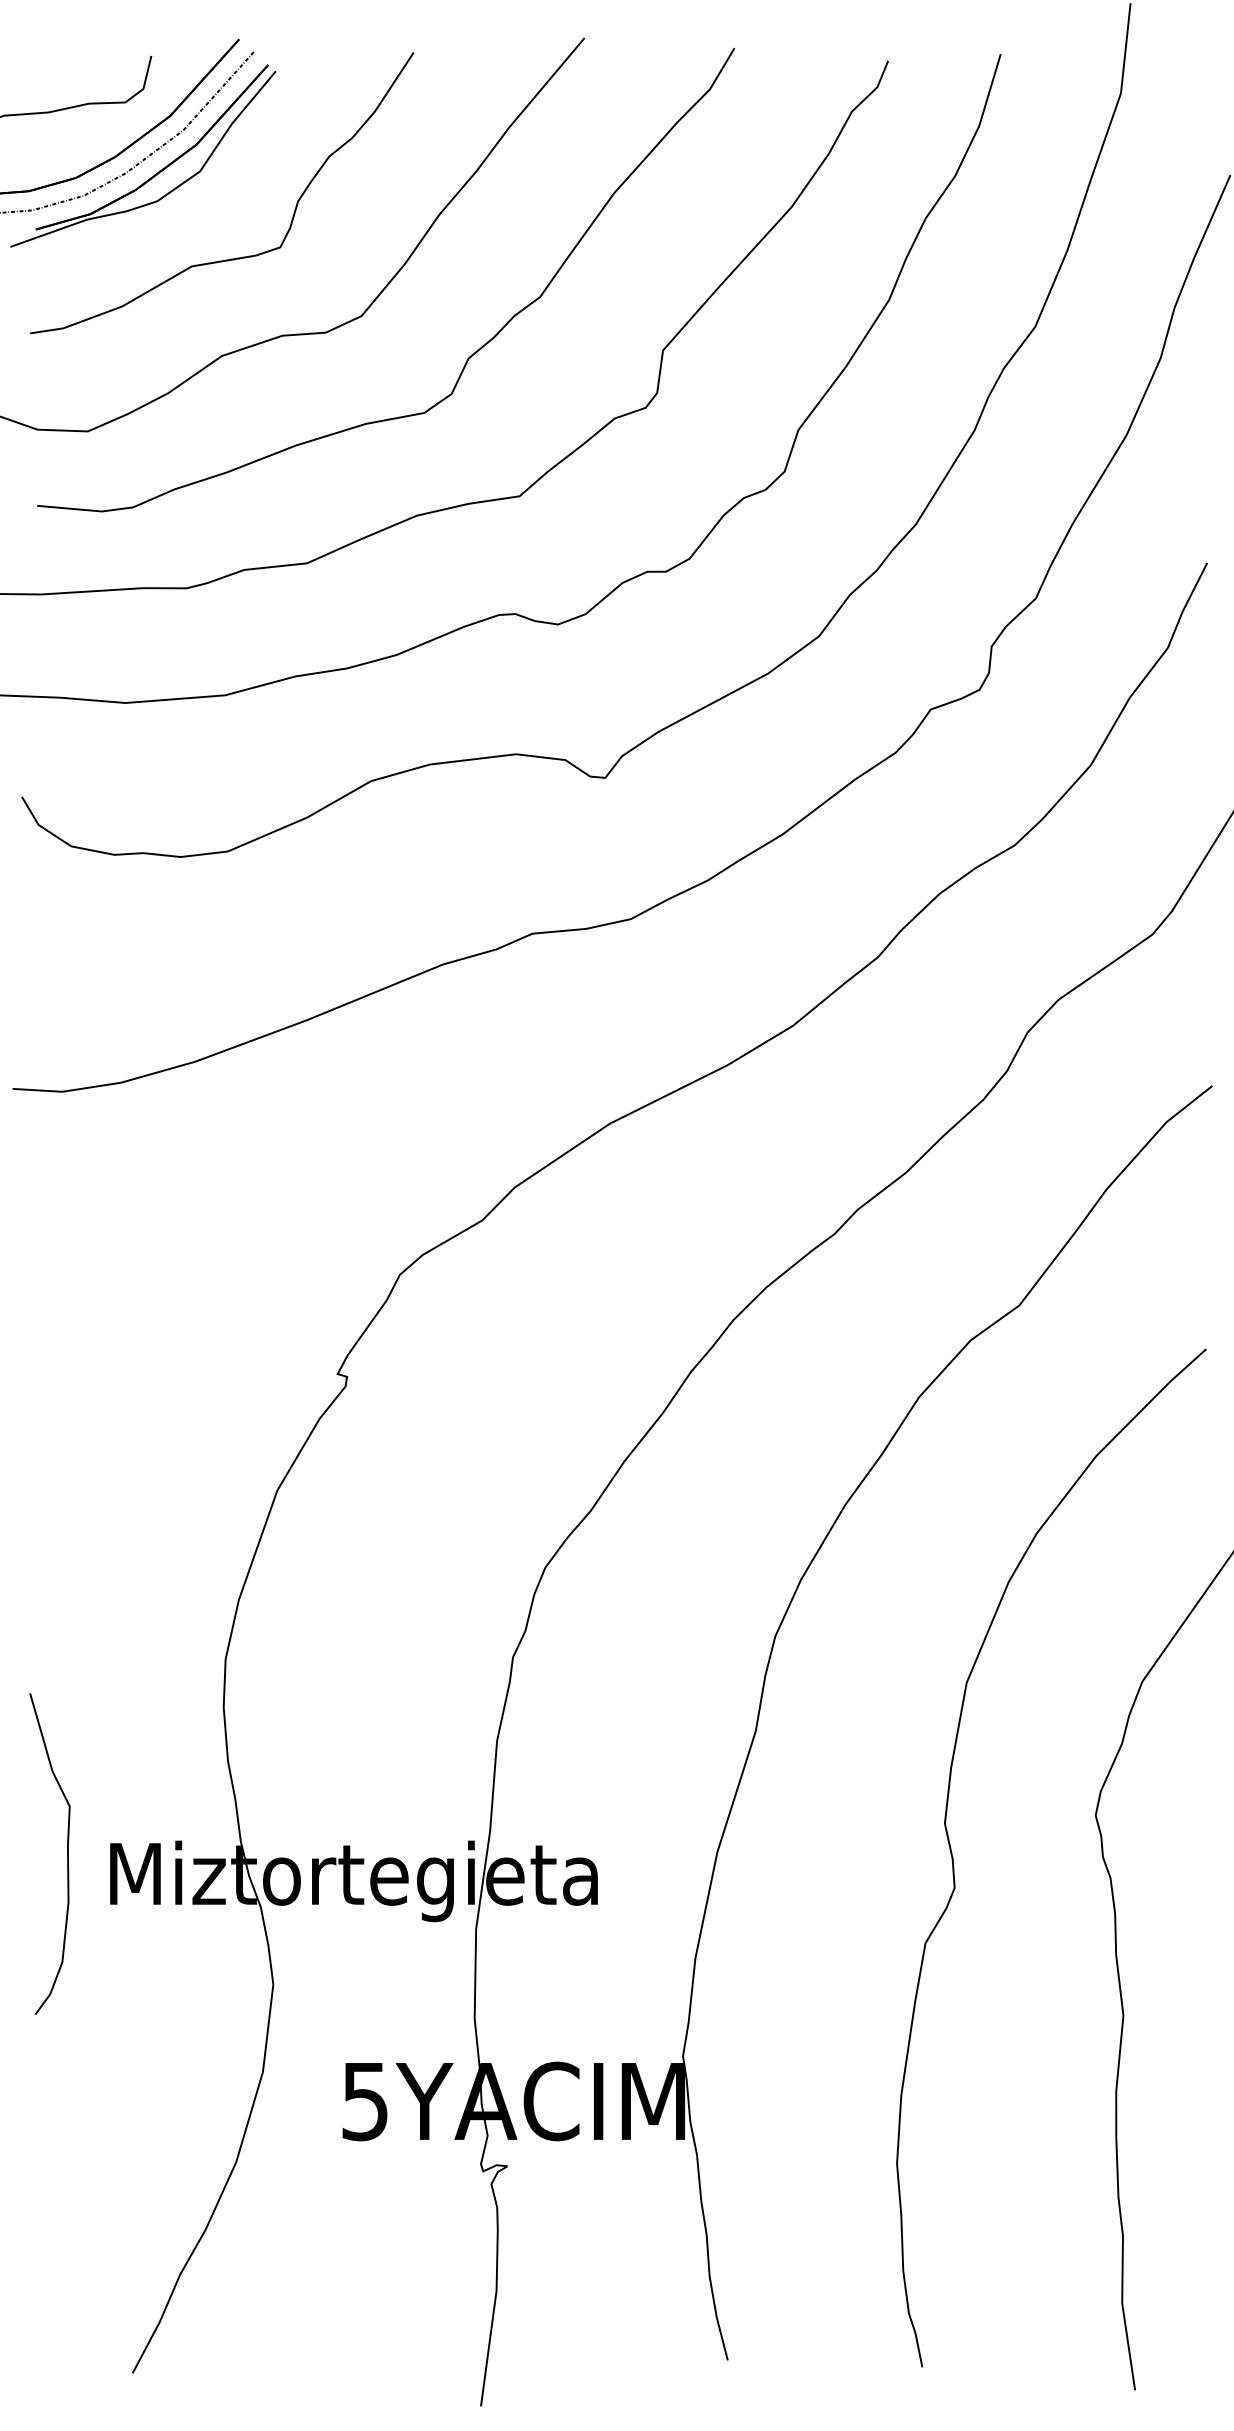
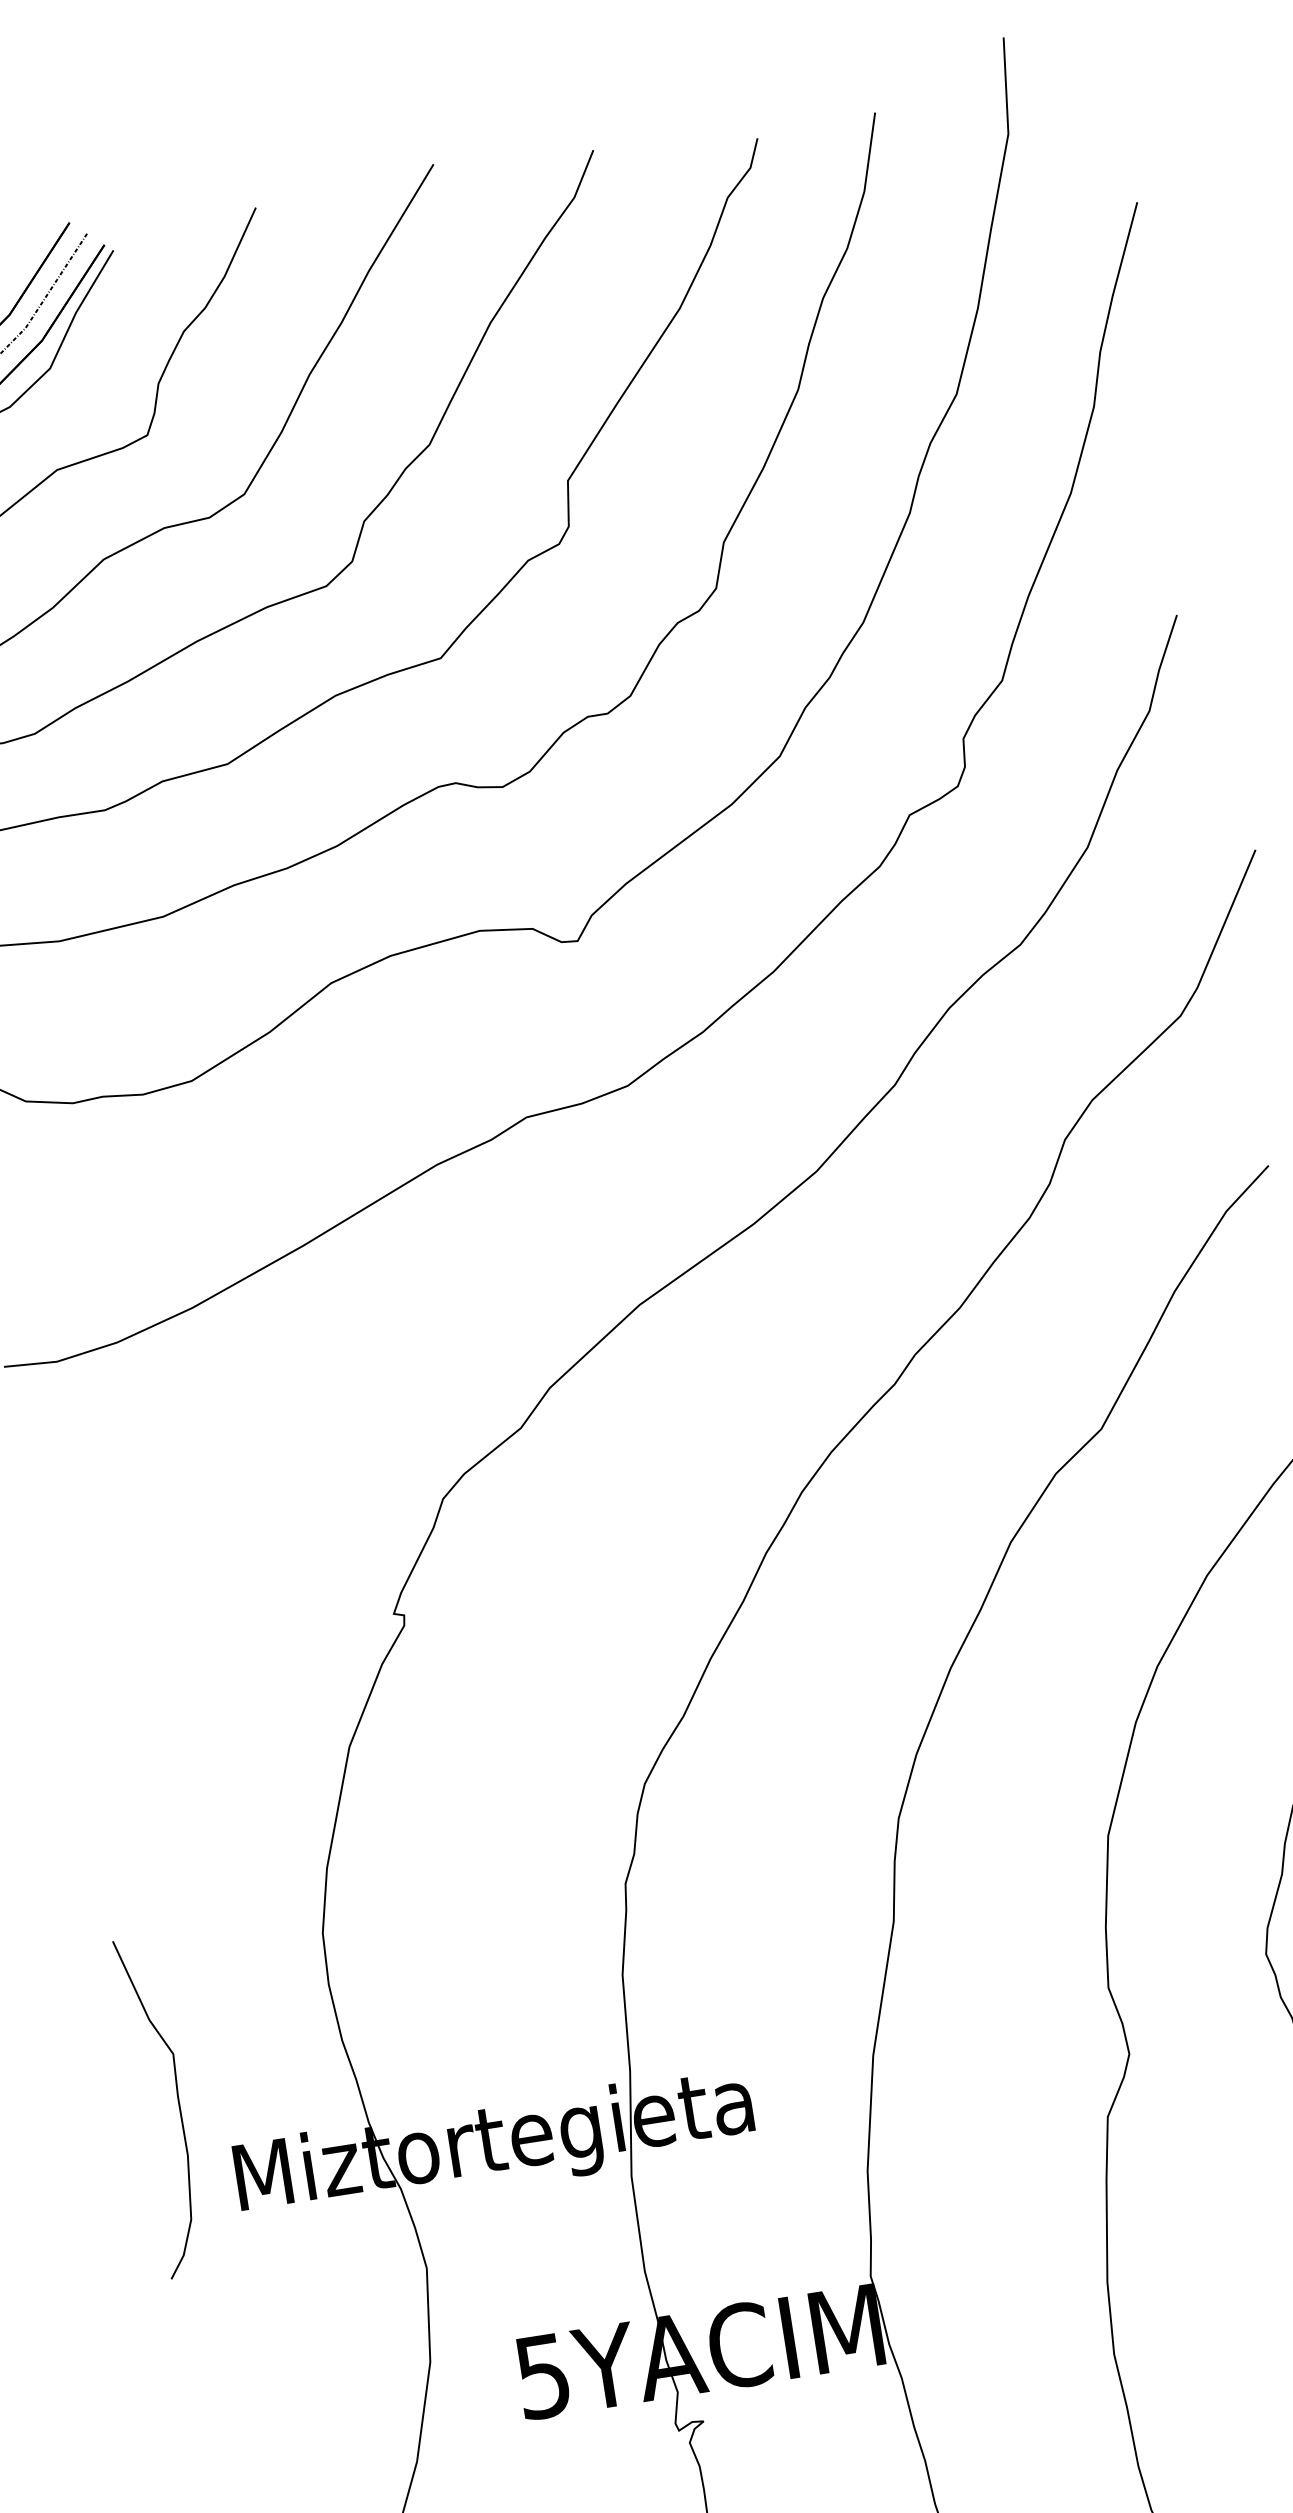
curve: (67, 1853) -> (178, 2104), moved

